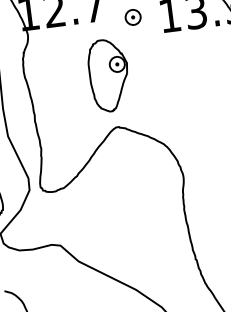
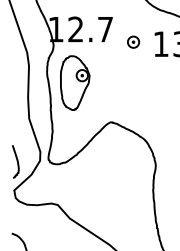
part: (109, 74) -> (75, 82), moved

